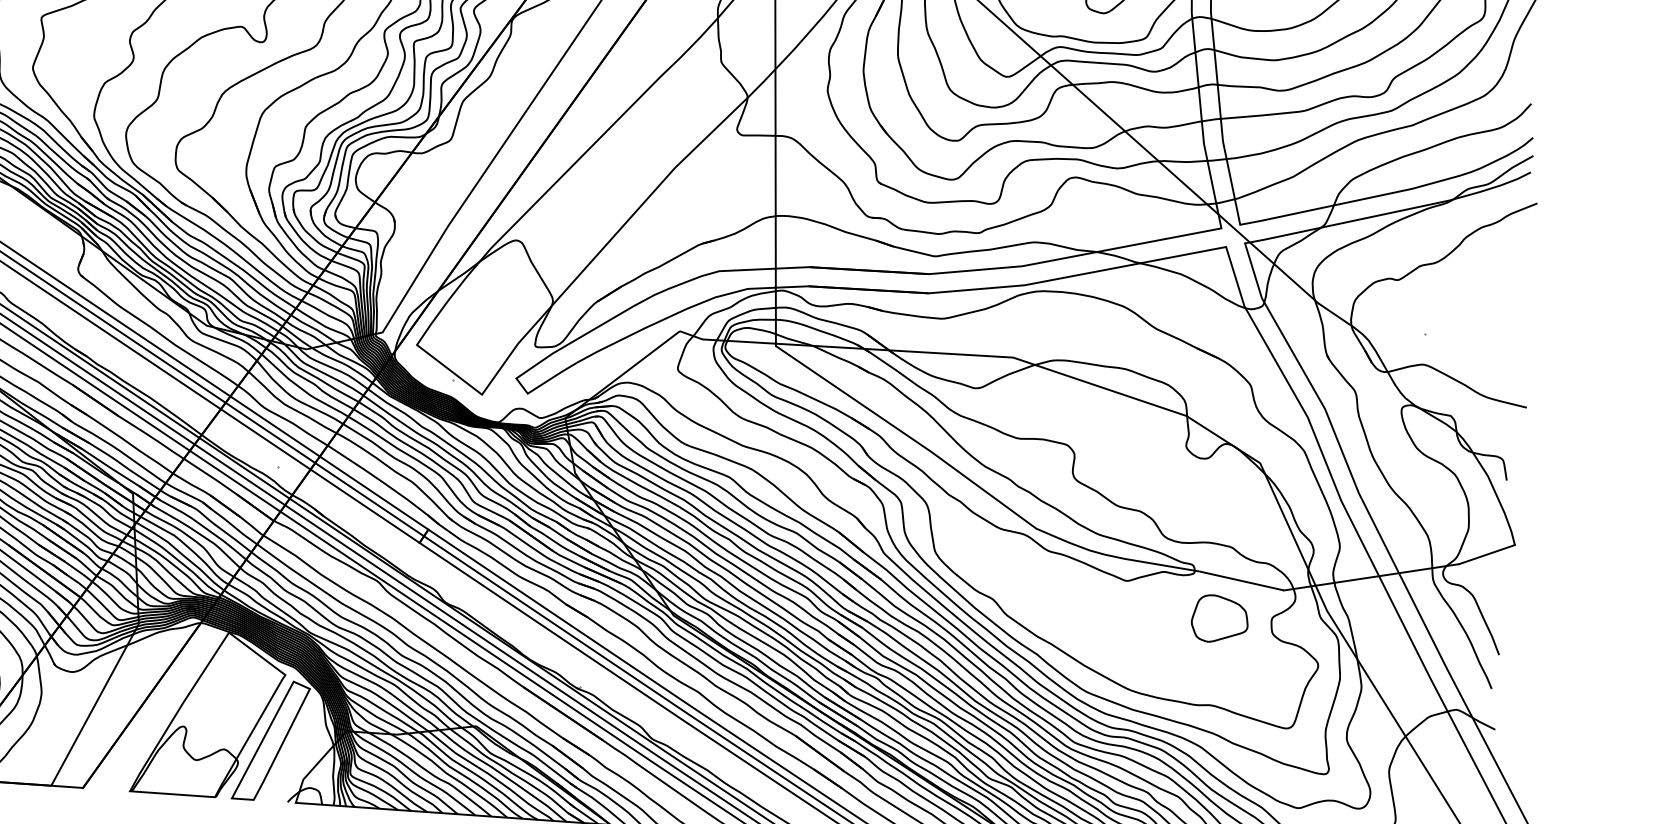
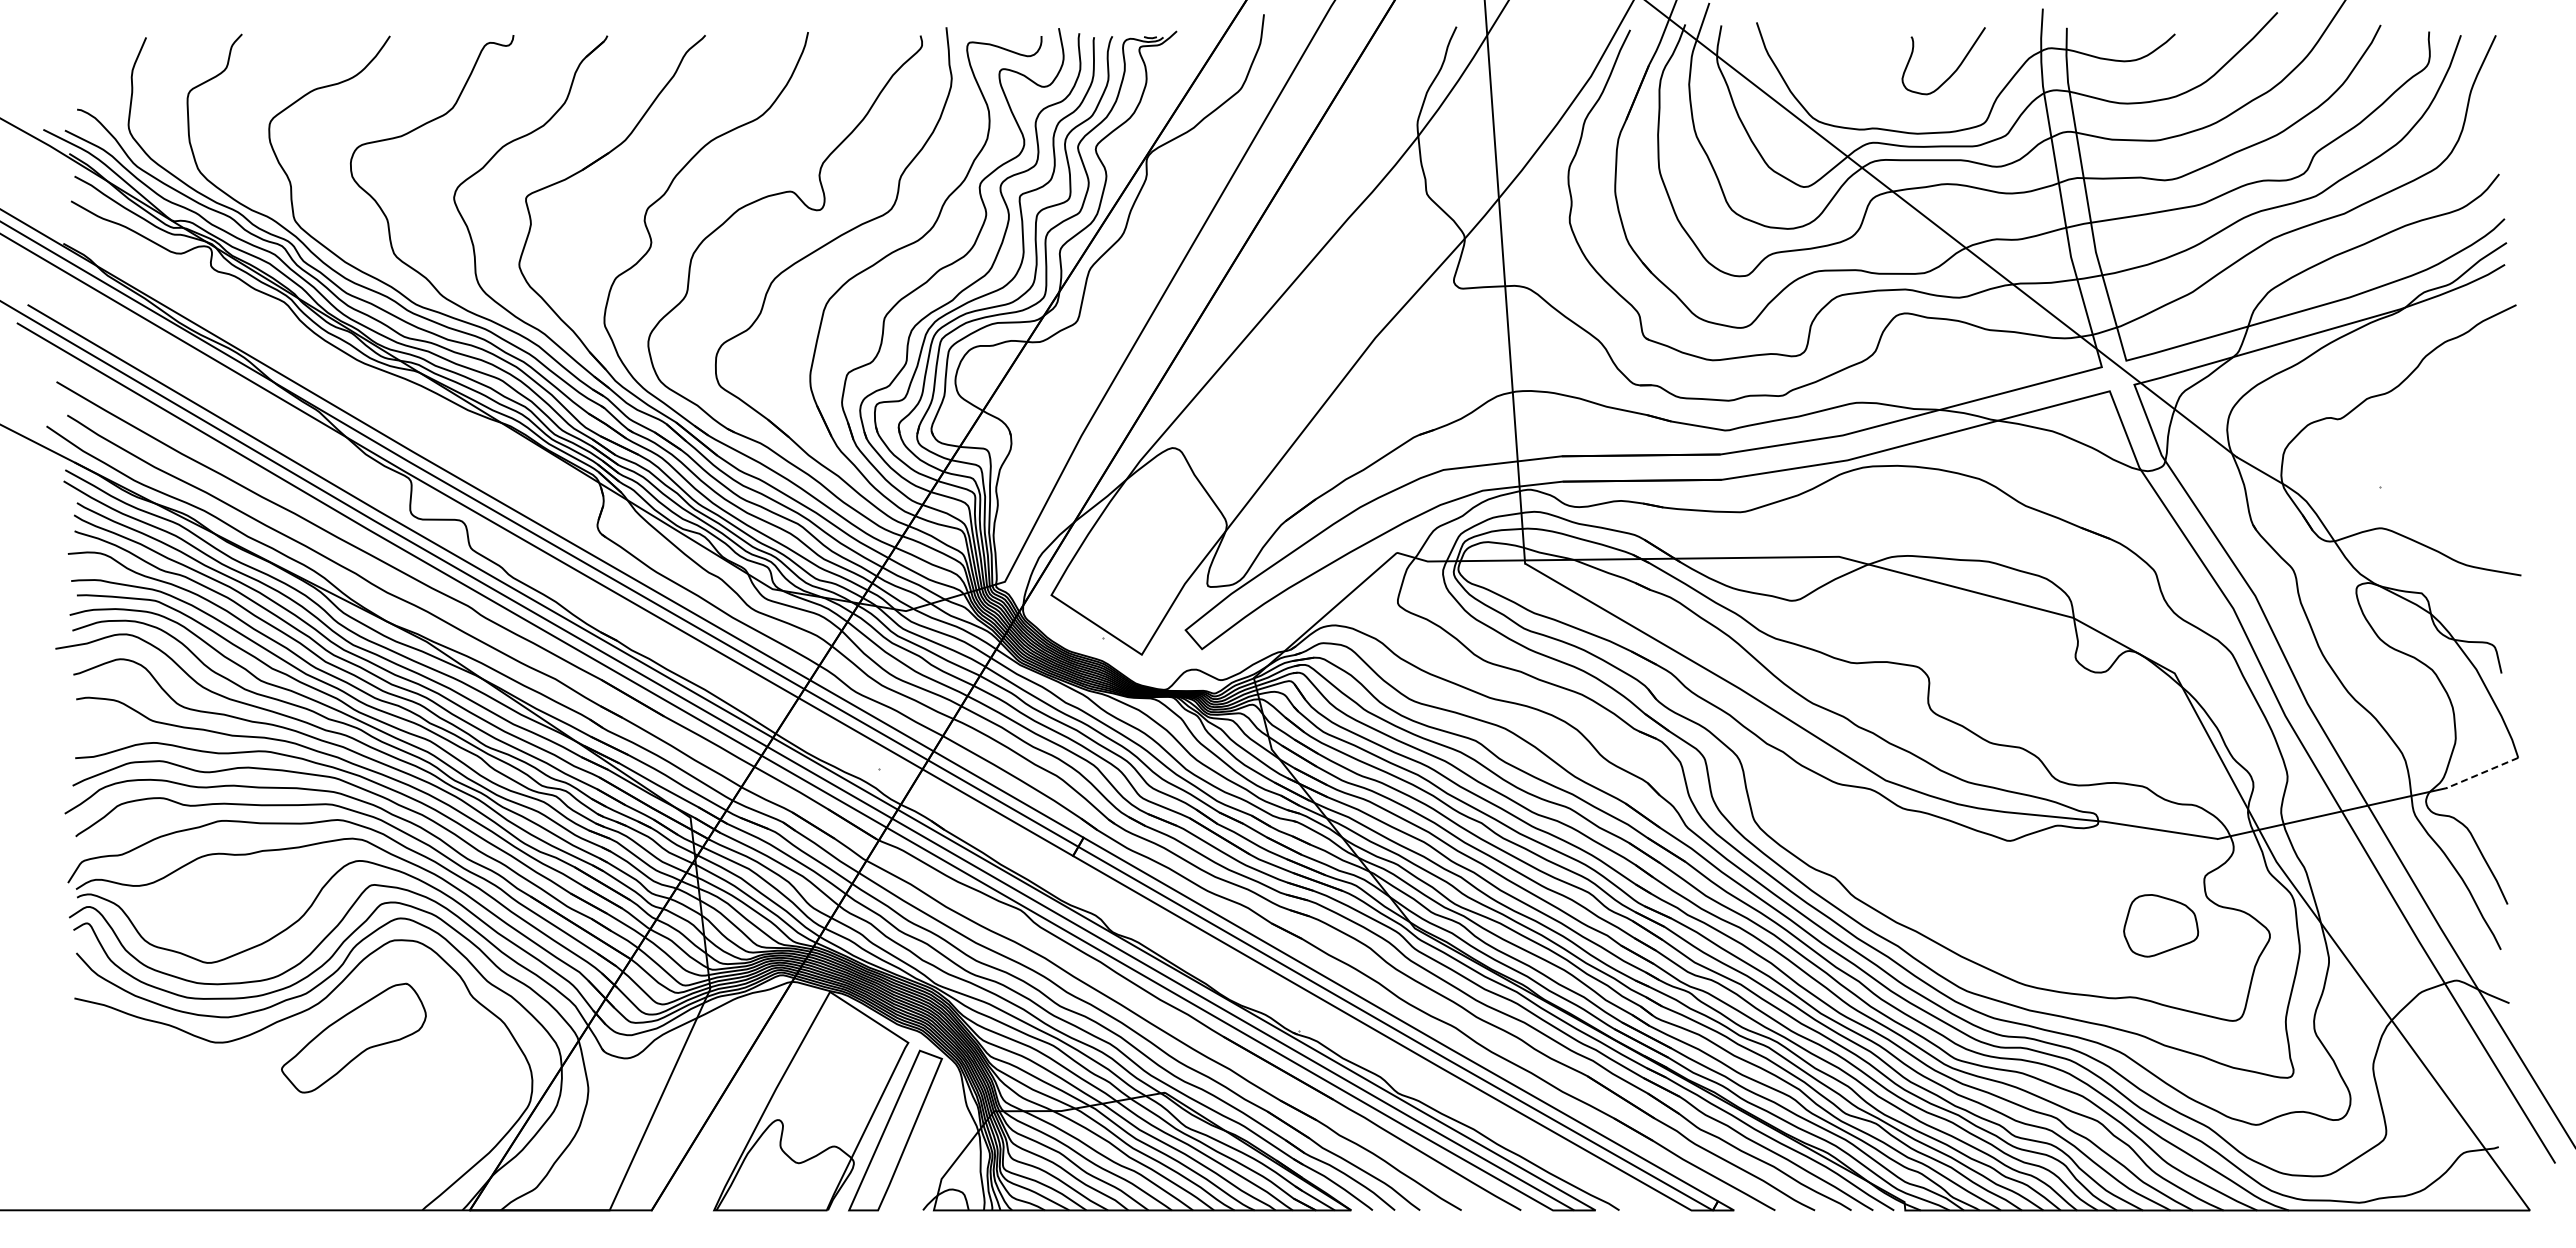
line: (1487, 554) -> (2482, 773), solid -> dashed
part: (1219, 618) -> (2160, 925), moved

